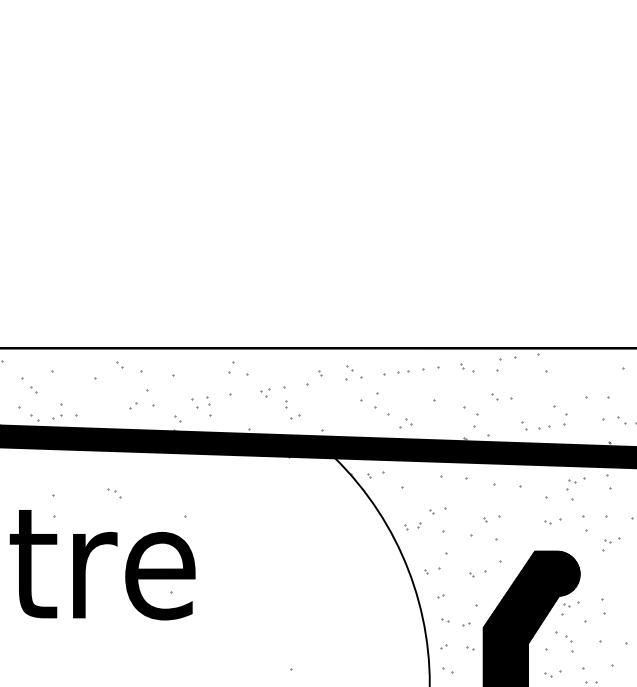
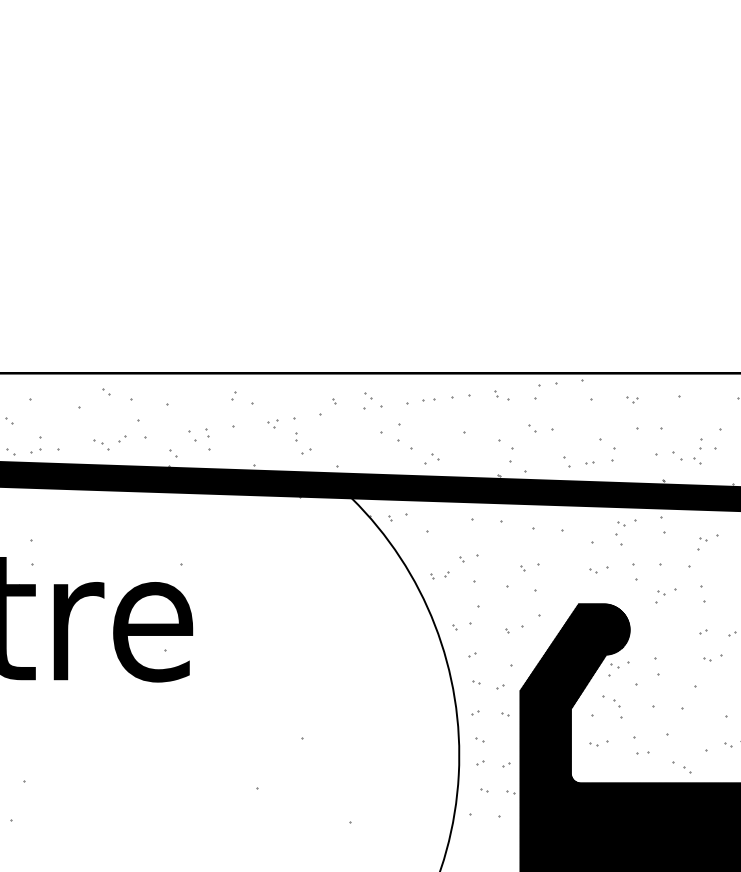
part: (231, 367) -> (233, 395), size x0.62
part: (582, 371) -> (632, 399), added
part: (544, 426) -> (589, 462), size x0.62
part: (114, 492) -> (101, 444), moved
part: (447, 670) -> (479, 739), size x0.62

